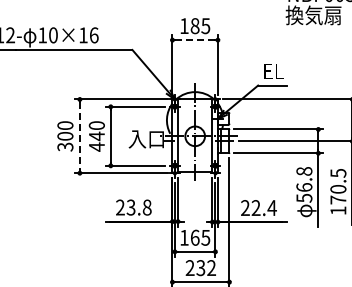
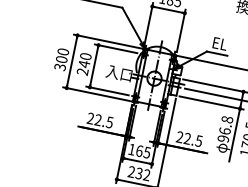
line: (195, 40) -> (168, 10), dashed -> solid
line: (79, 136) -> (71, 61), dashed -> solid
text: (96, 146) -> (82, 71), 440 -> 240
text: (304, 198) -> (223, 139), 56.8 -> 96.8
text: (138, 207) -> (103, 121), 23.8 -> 22.5
text: (271, 208) -> (198, 141), 22.4 -> 22.5

